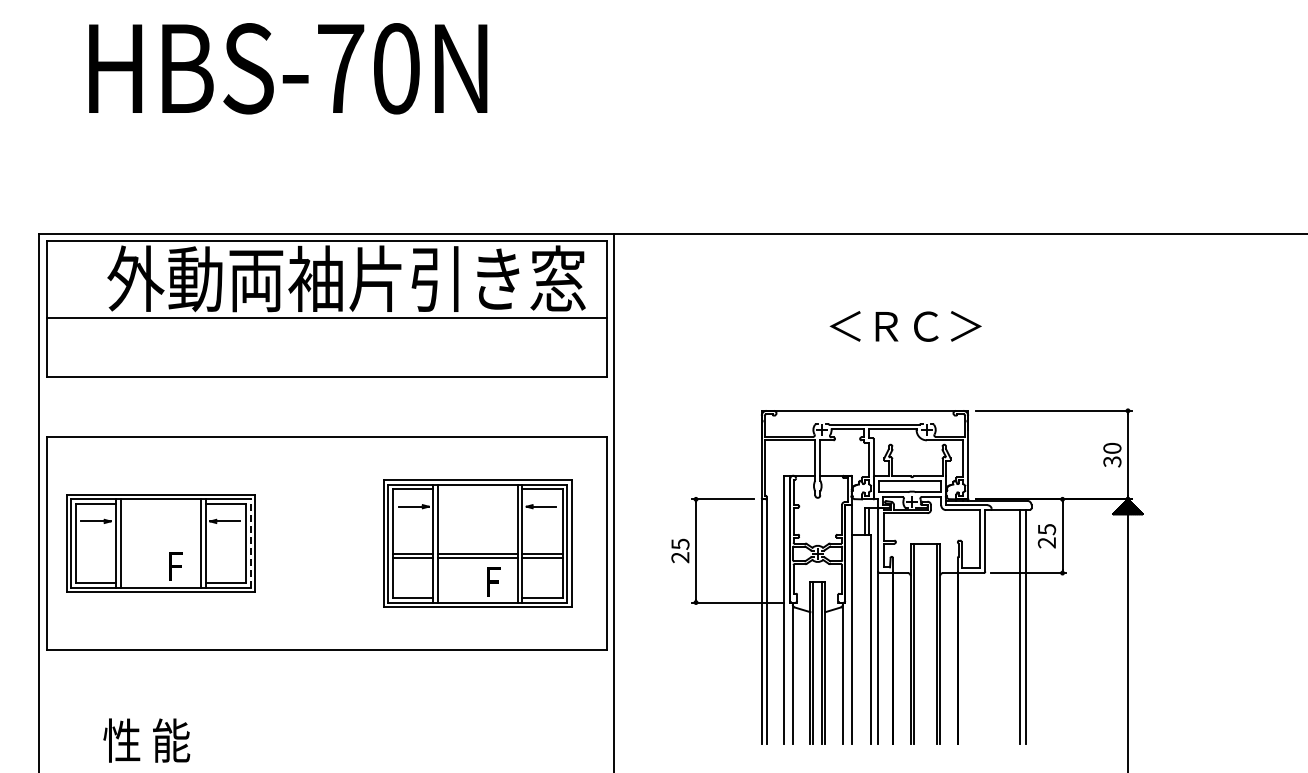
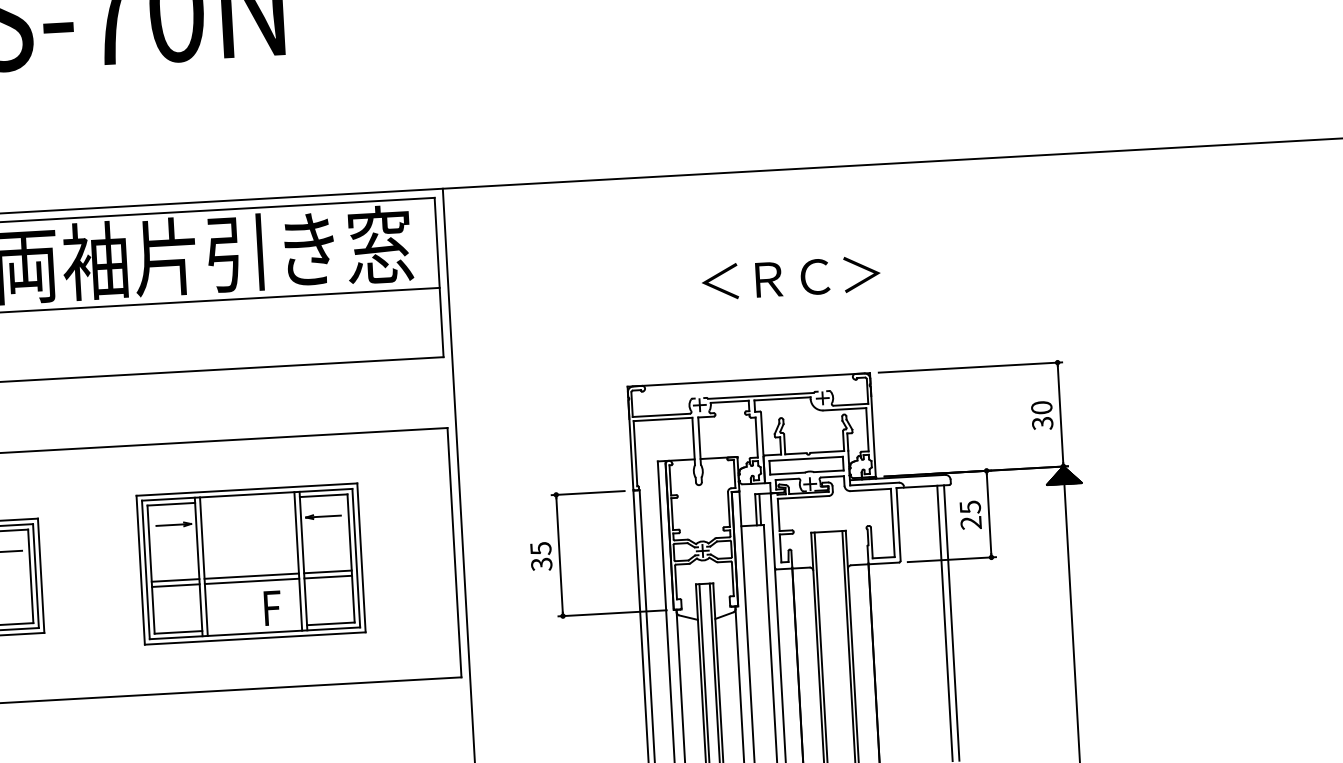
line: (250, 543) -> (35, 576), dashed -> solid
part: (477, 543) -> (250, 564), moved
text: (680, 557) -> (541, 564), 25 -> 35

